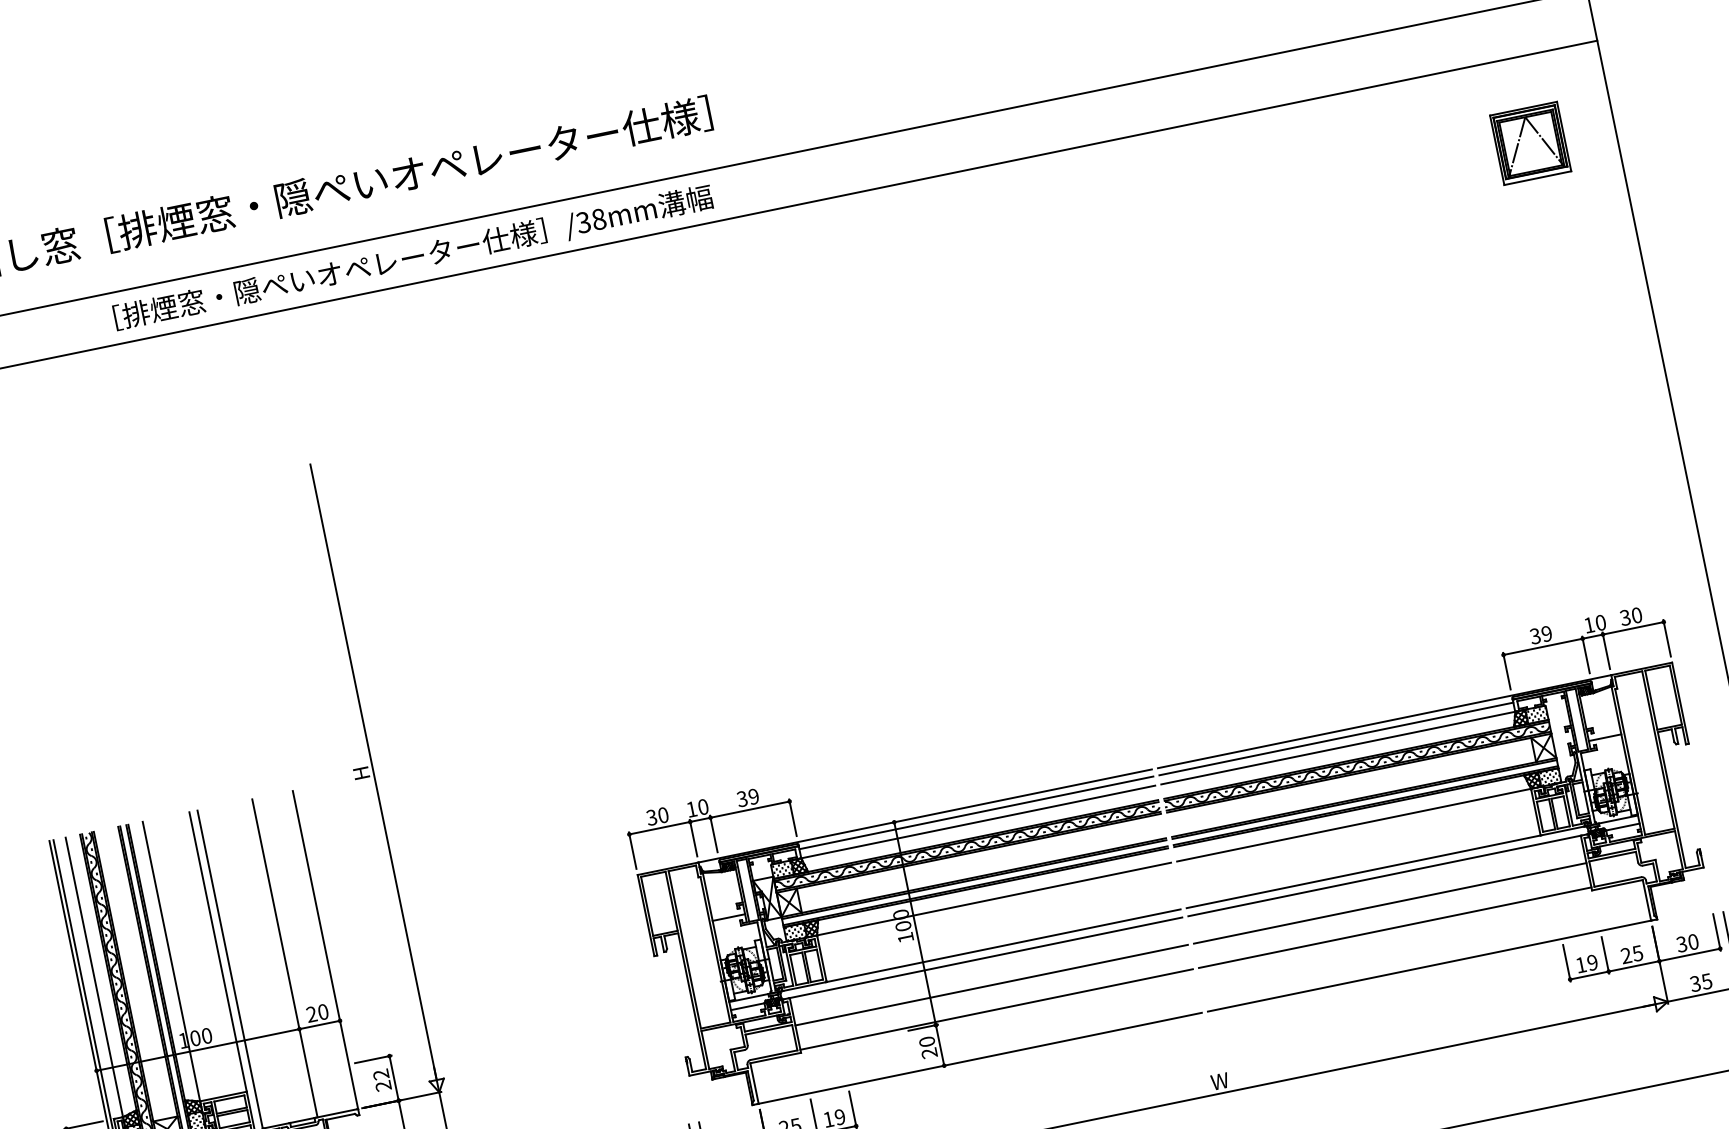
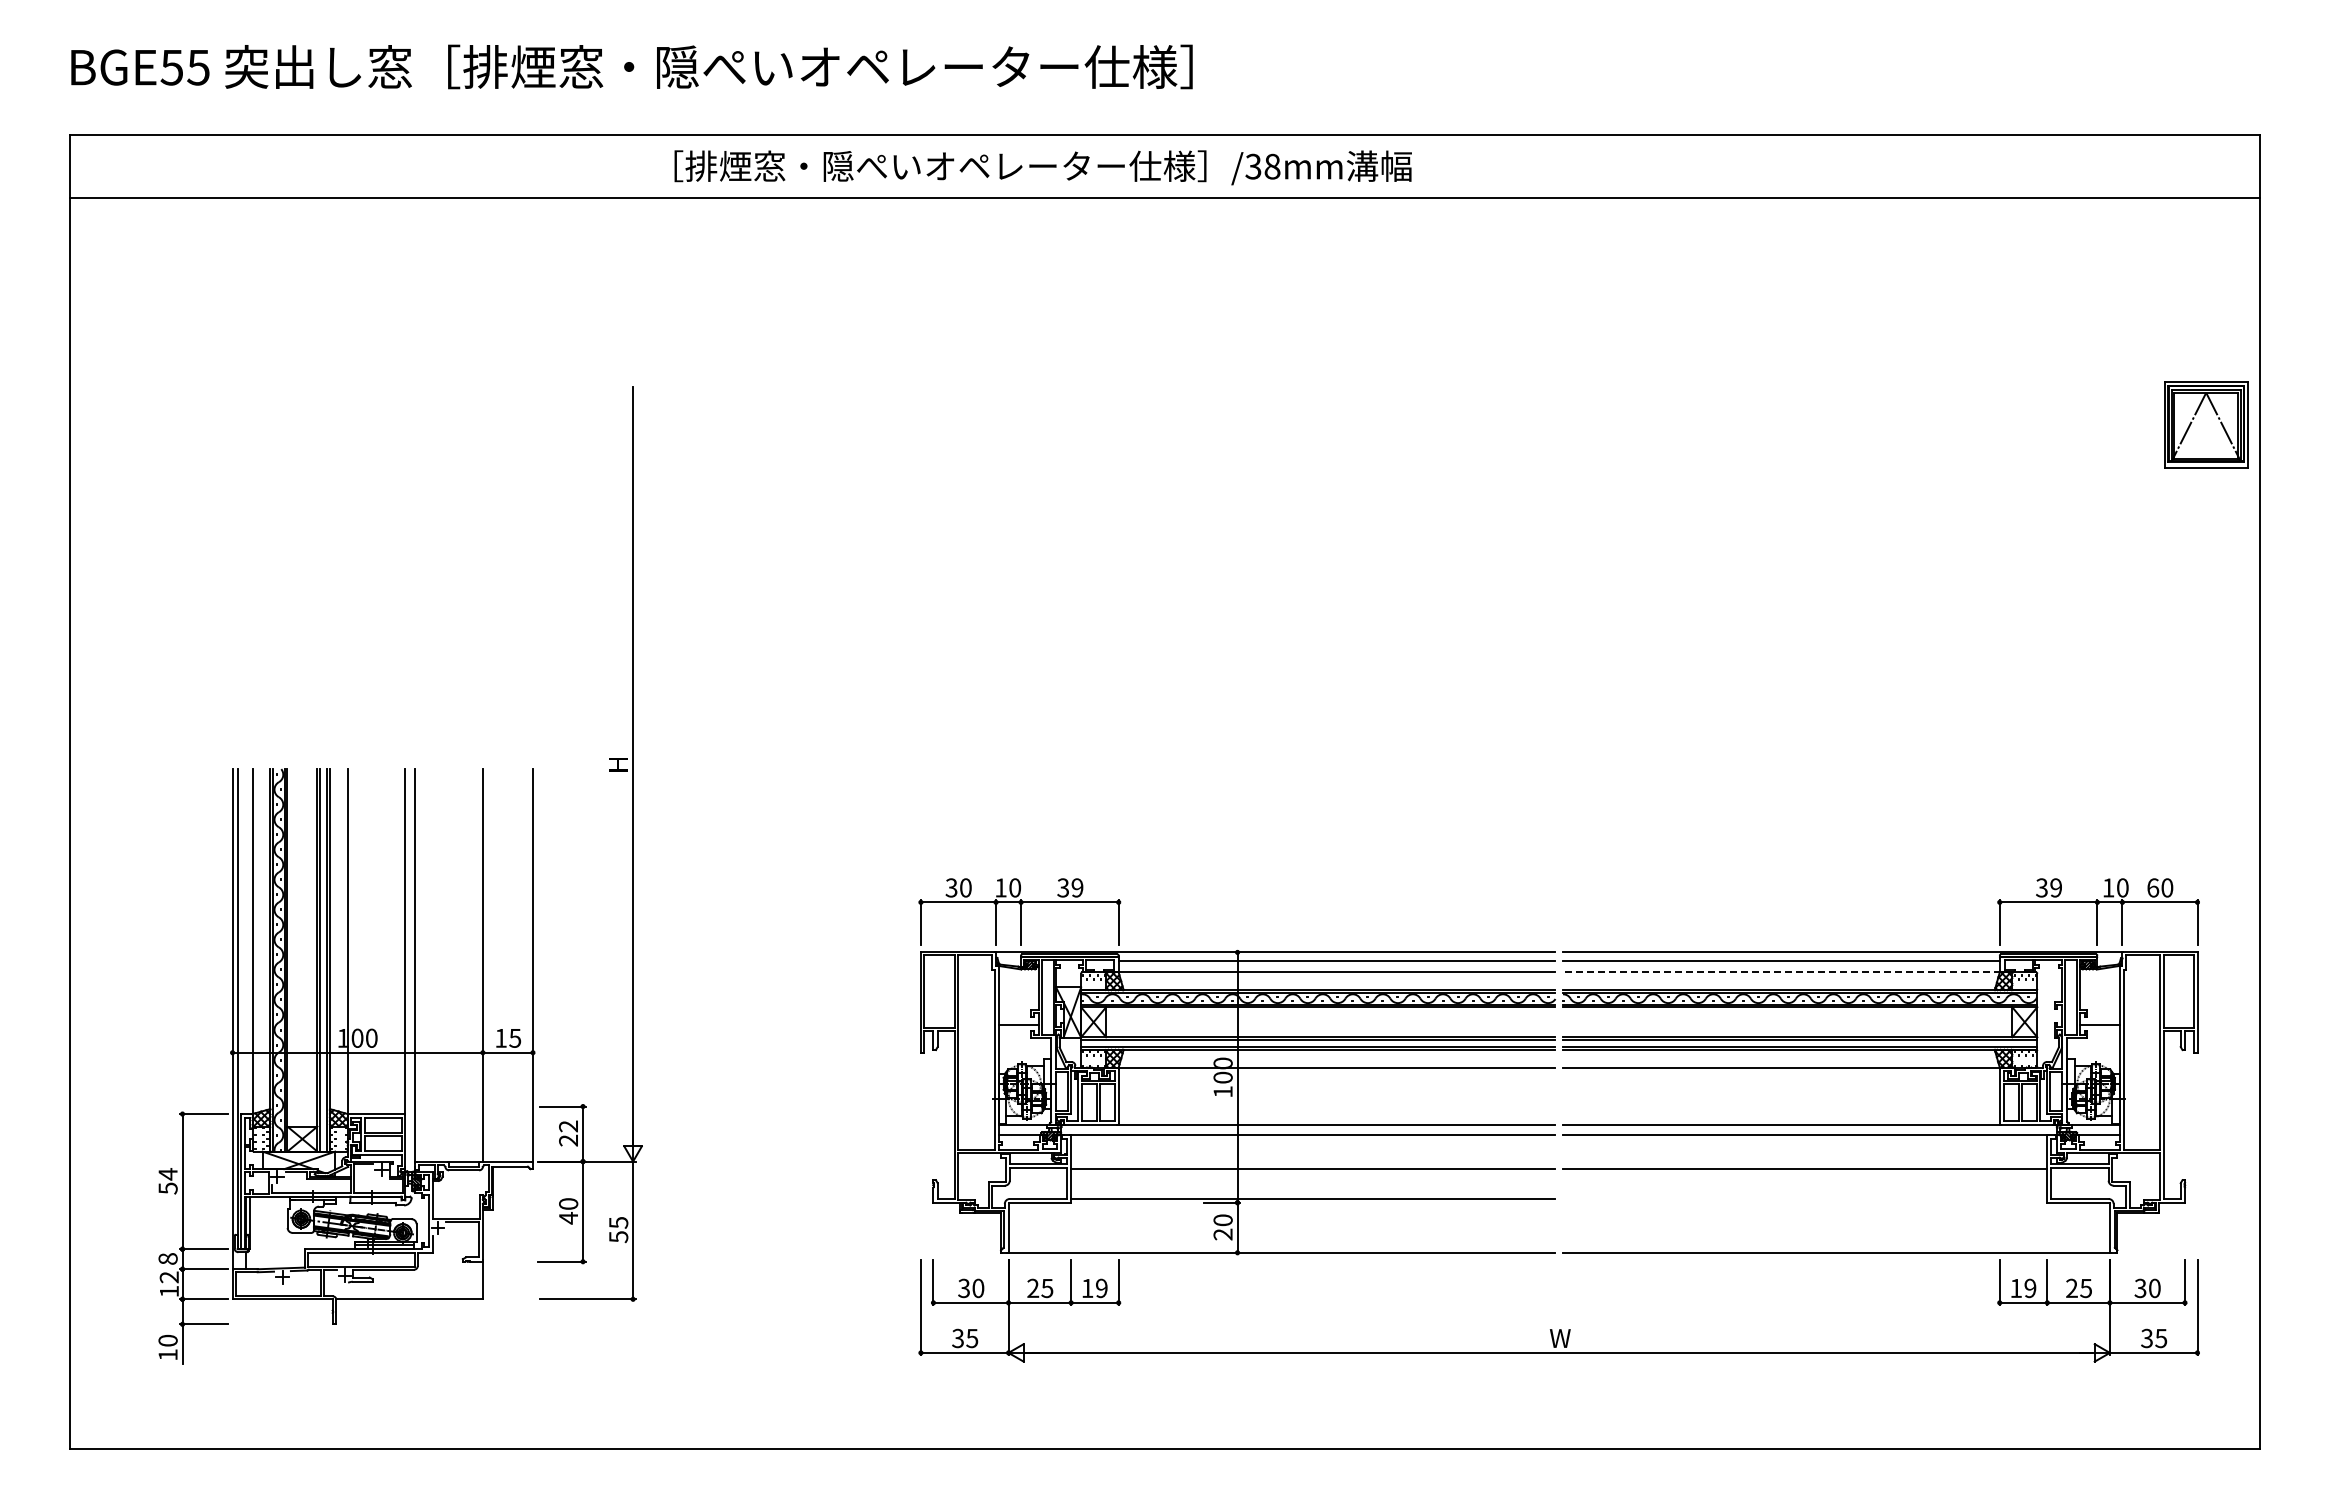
part: (1530, 142) -> (2206, 424), moved
text: (412, 258) -> (1042, 167), moved
text: (1625, 617) -> (2153, 887), 30 -> 60
line: (1338, 748) -> (1781, 972), solid -> dashed
line: (1394, 927) -> (1804, 1198), removed
text: (317, 1012) -> (508, 1037), 20 -> 15

